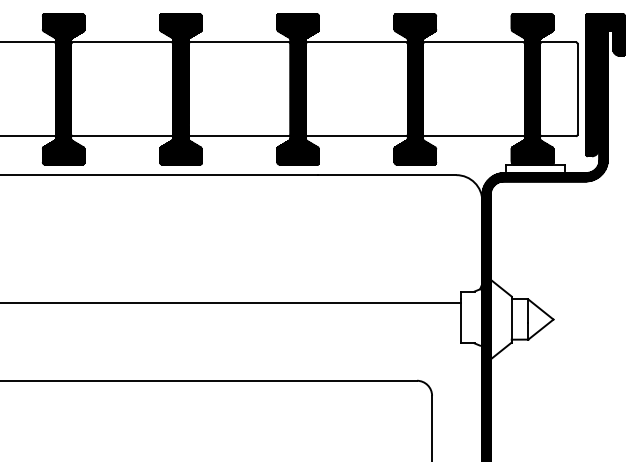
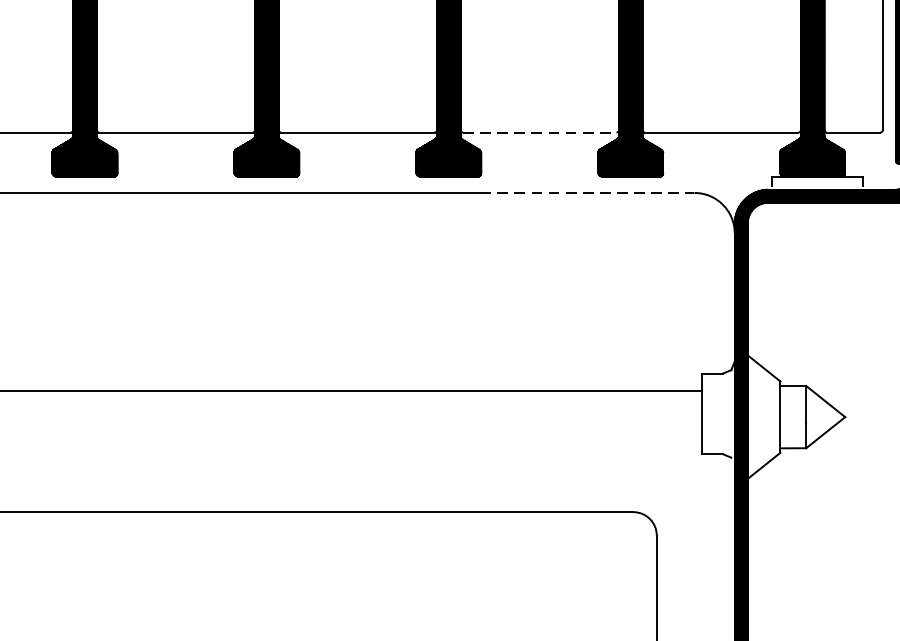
line: (357, 136) -> (540, 132), solid -> dashed
line: (387, 175) -> (587, 193), solid -> dashed

